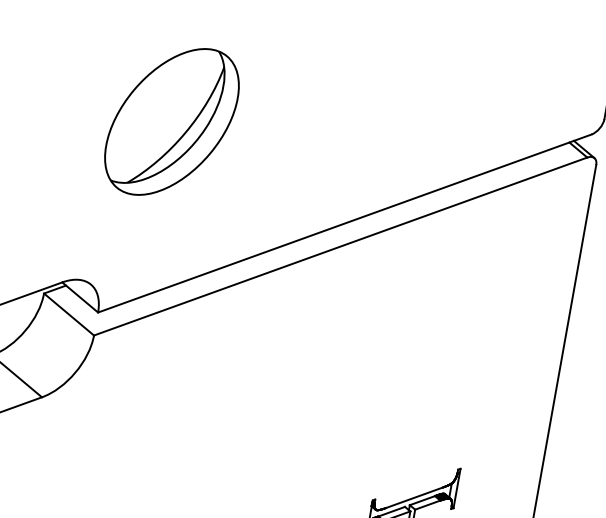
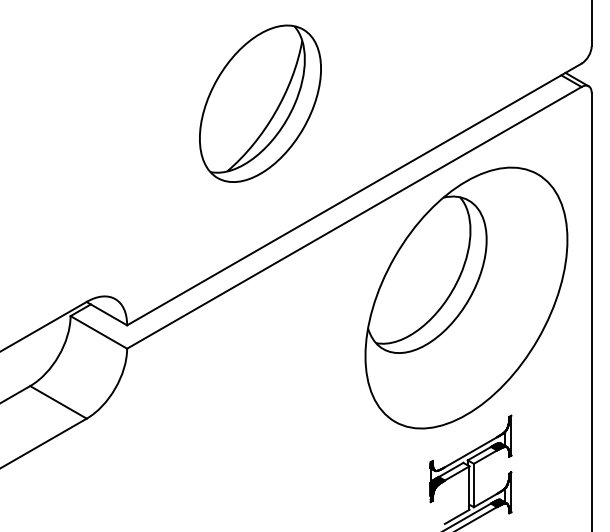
part: (172, 121) -> (260, 103), moved
part: (437, 344) -> (466, 297), added

